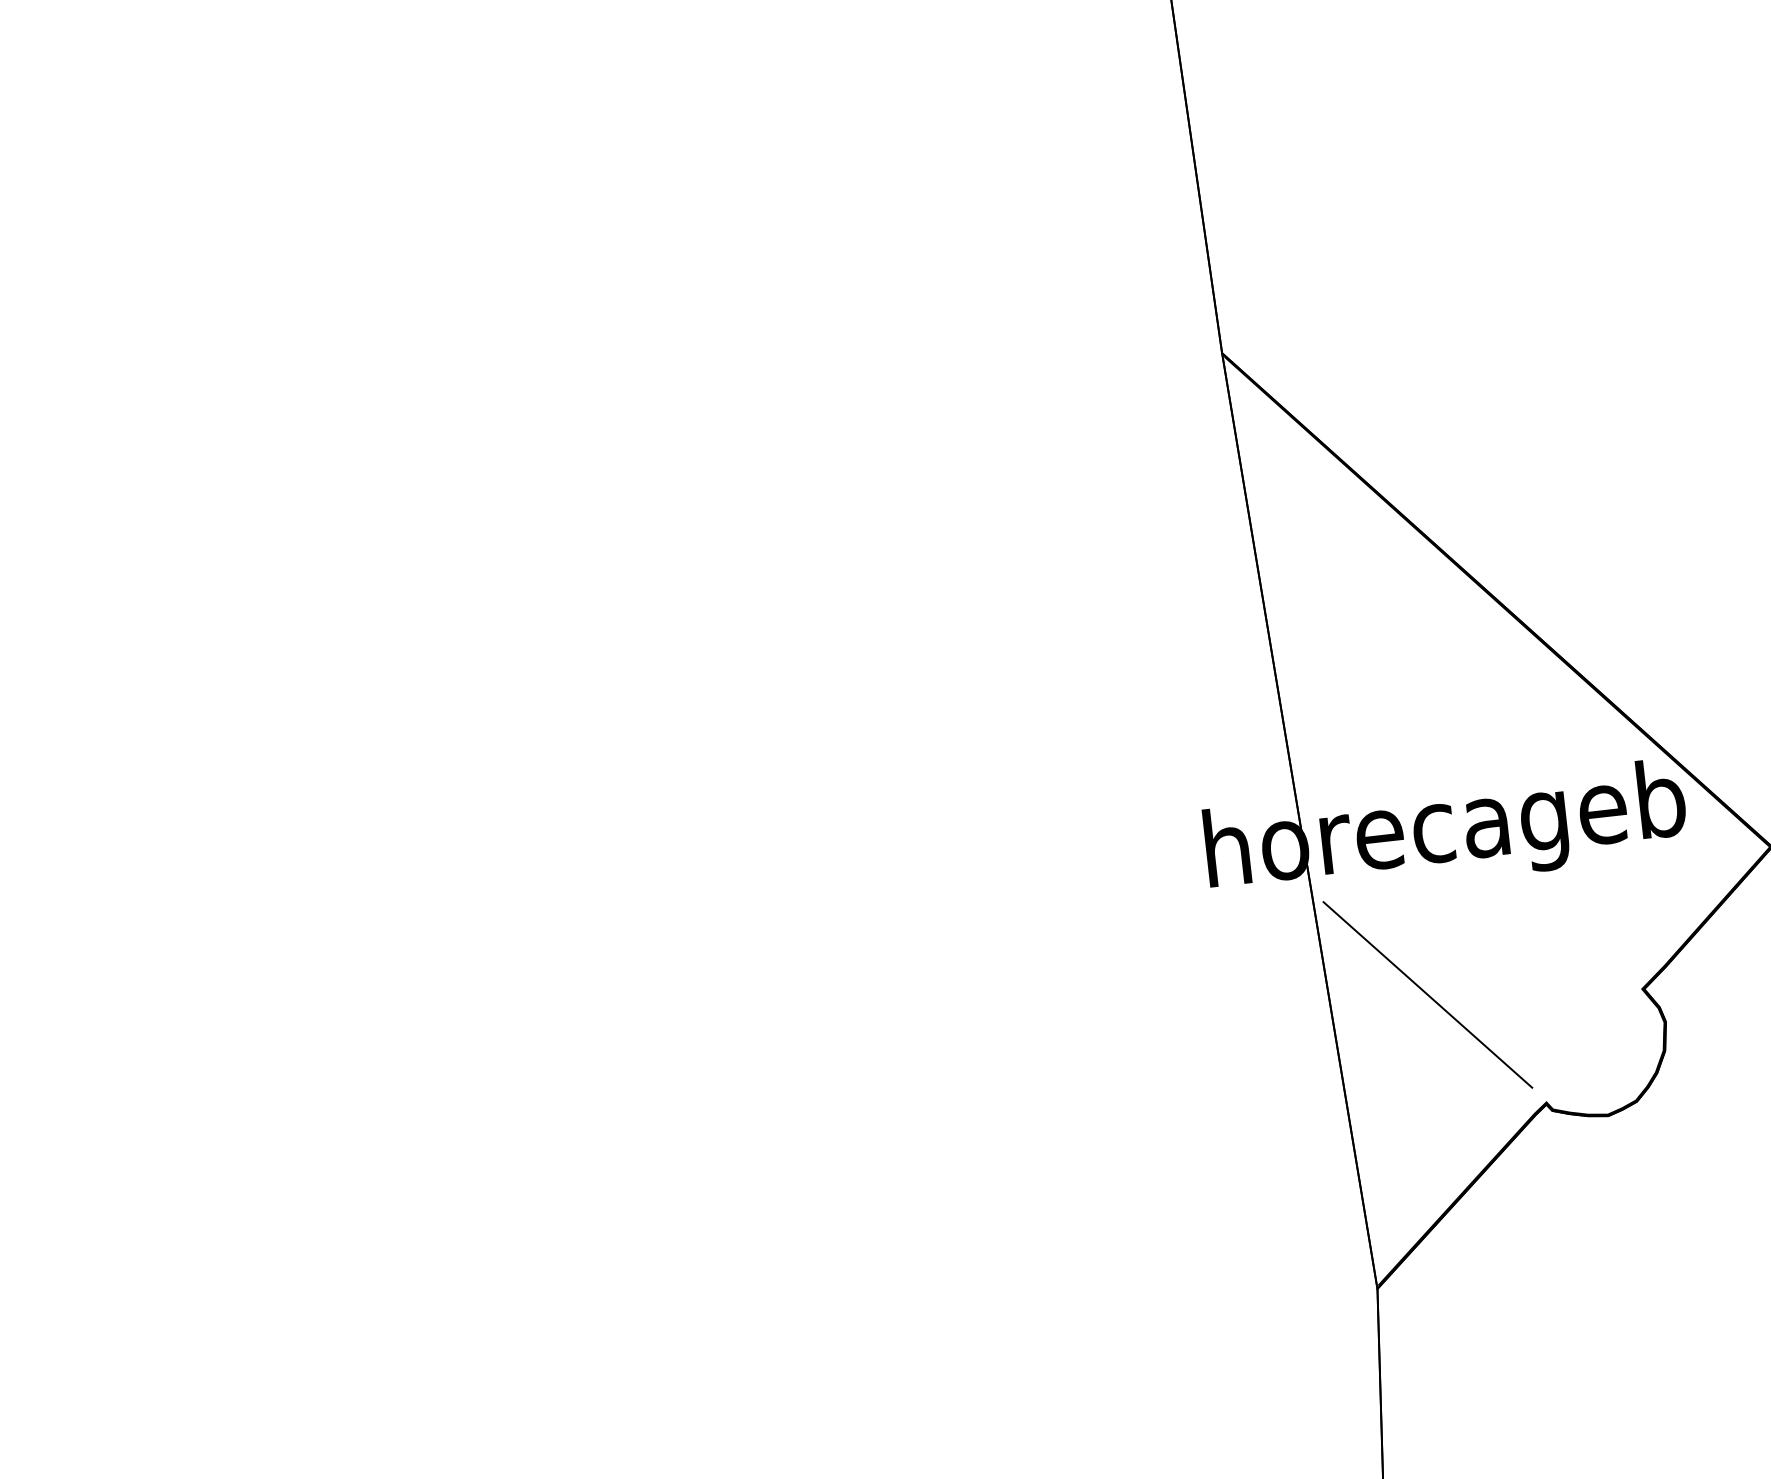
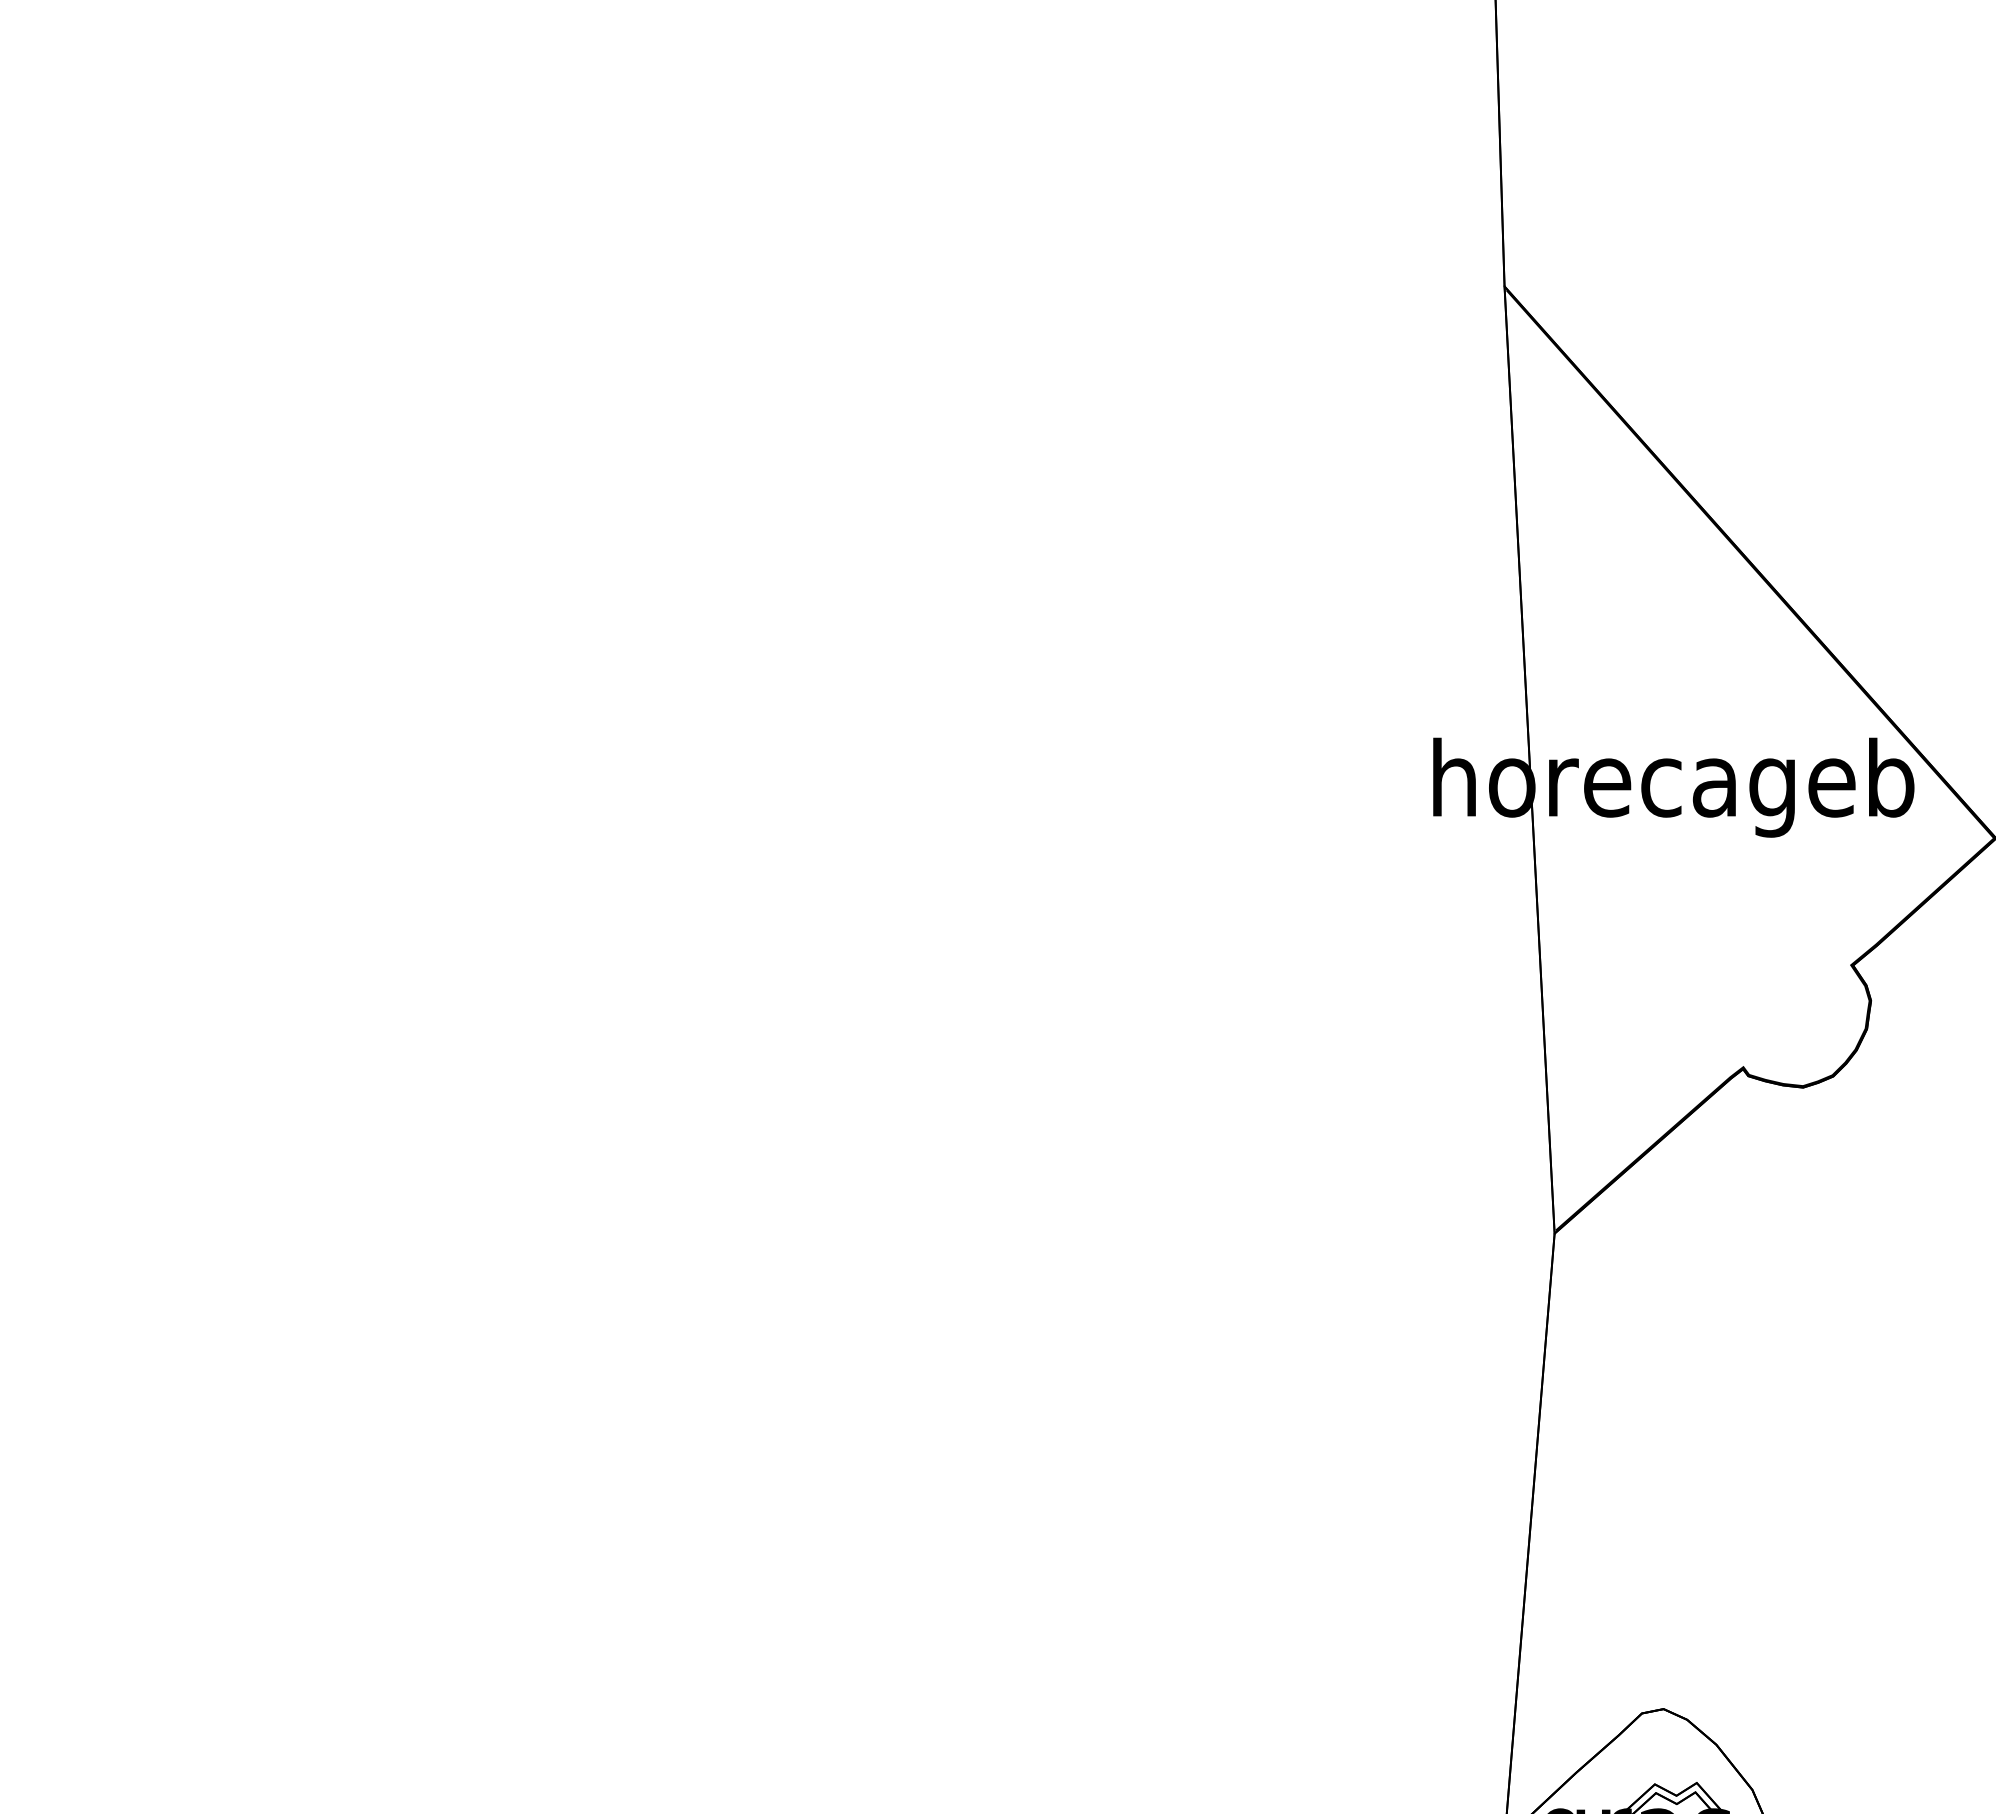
line: (1427, 994) -> (1637, 946), removed

